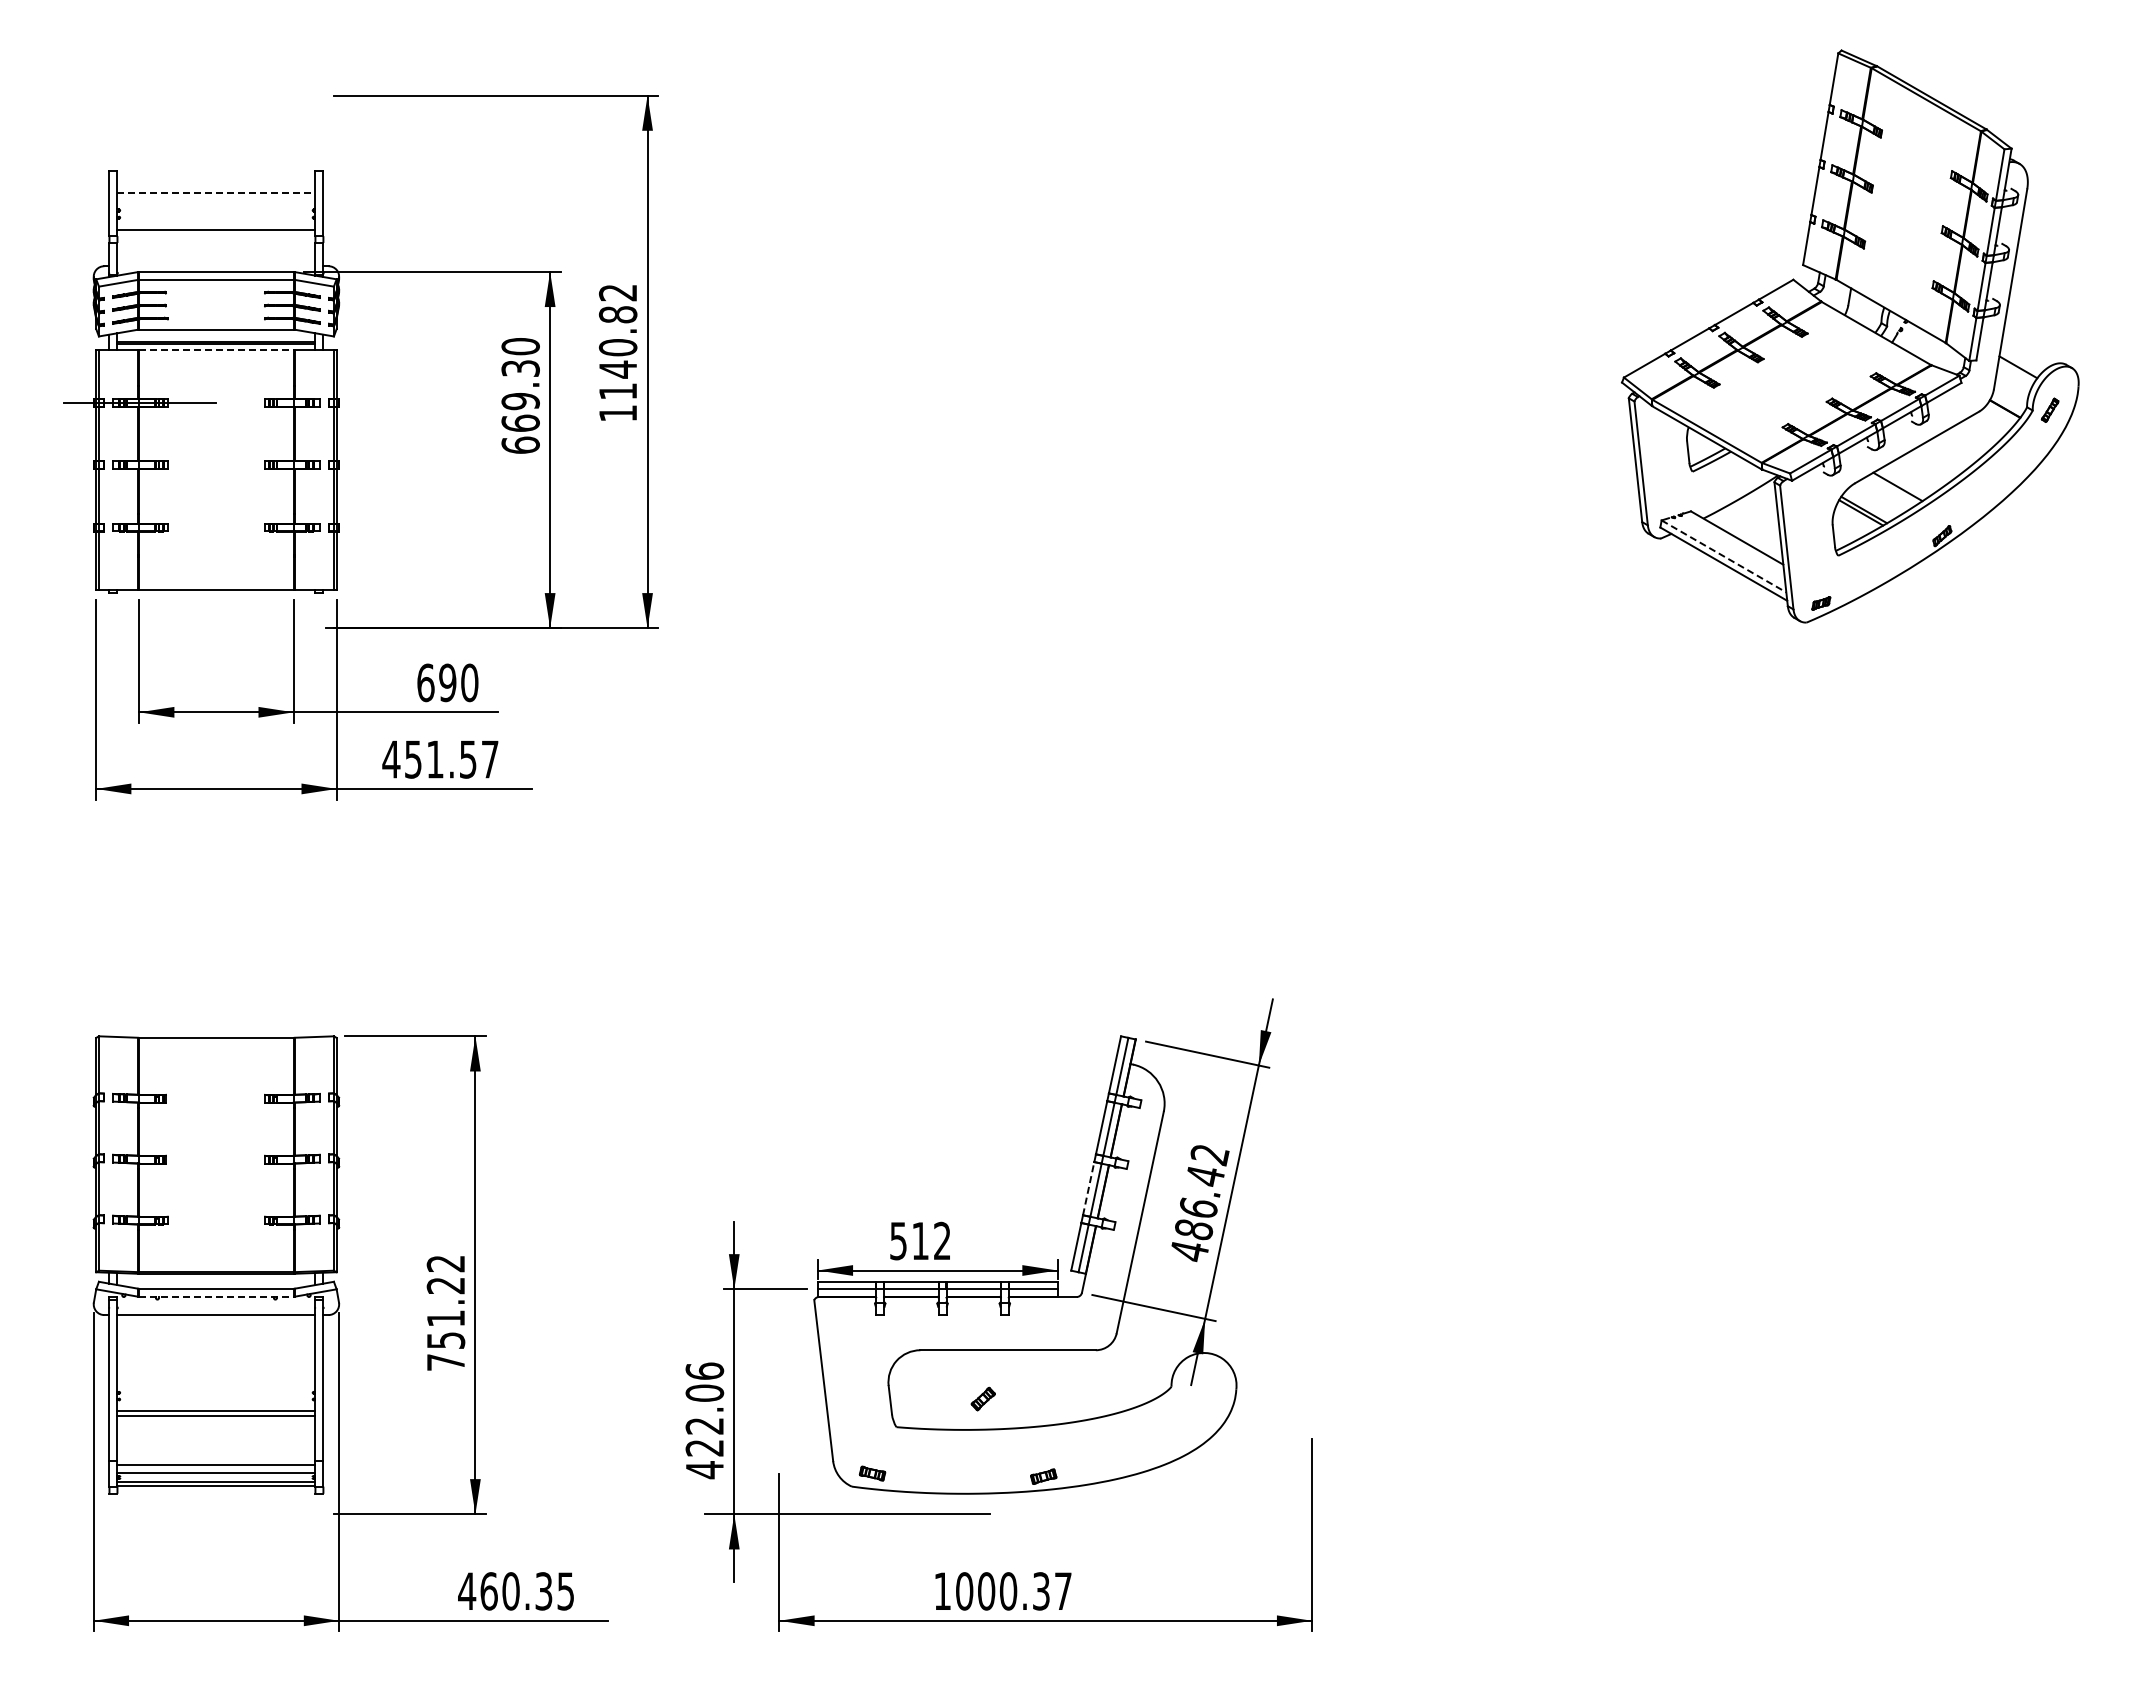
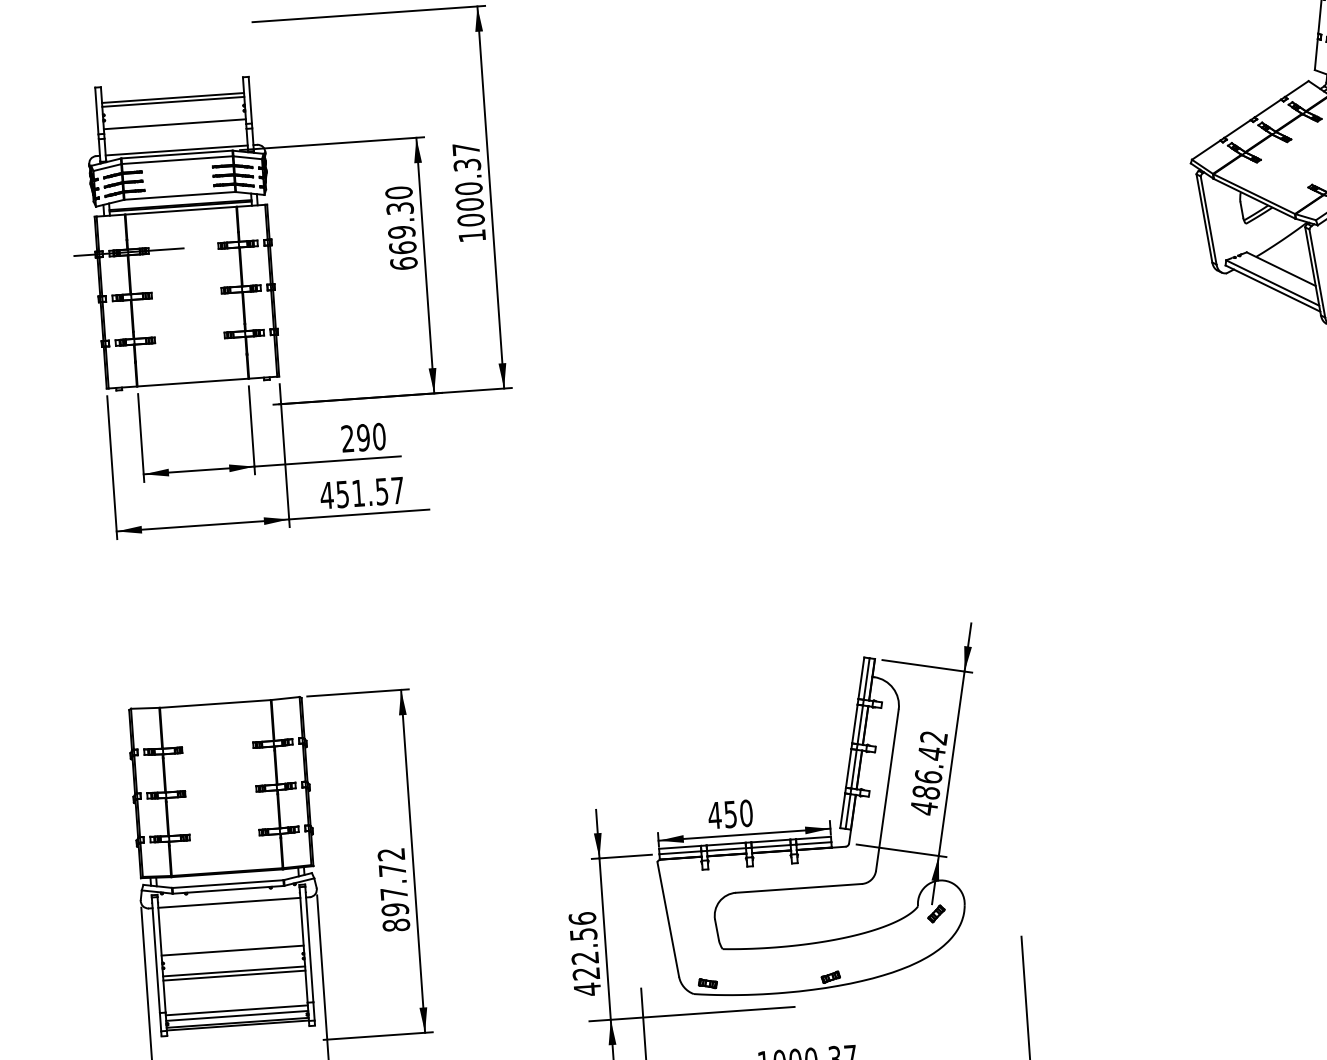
line: (216, 193) -> (173, 98), dashed -> solid
line: (216, 198) -> (173, 101), added
line: (216, 266) -> (176, 150), added
text: (617, 342) -> (468, 185), 1140.82 -> 1000.37
line: (216, 350) -> (180, 210), dashed -> solid
line: (1723, 556) -> (1272, 283), dashed -> solid
text: (425, 682) -> (347, 438), 690 -> 290
line: (1088, 1188) -> (848, 768), dashed -> solid
text: (920, 1240) -> (730, 814), 512 -> 450
line: (216, 1296) -> (228, 889), dashed -> solid
text: (445, 1324) -> (394, 898), 751.22 -> 897.72
line: (216, 1381) -> (232, 950), added
text: (704, 1392) -> (583, 933), 422.06 -> 422.56
part: (982, 1398) -> (935, 913), moved

